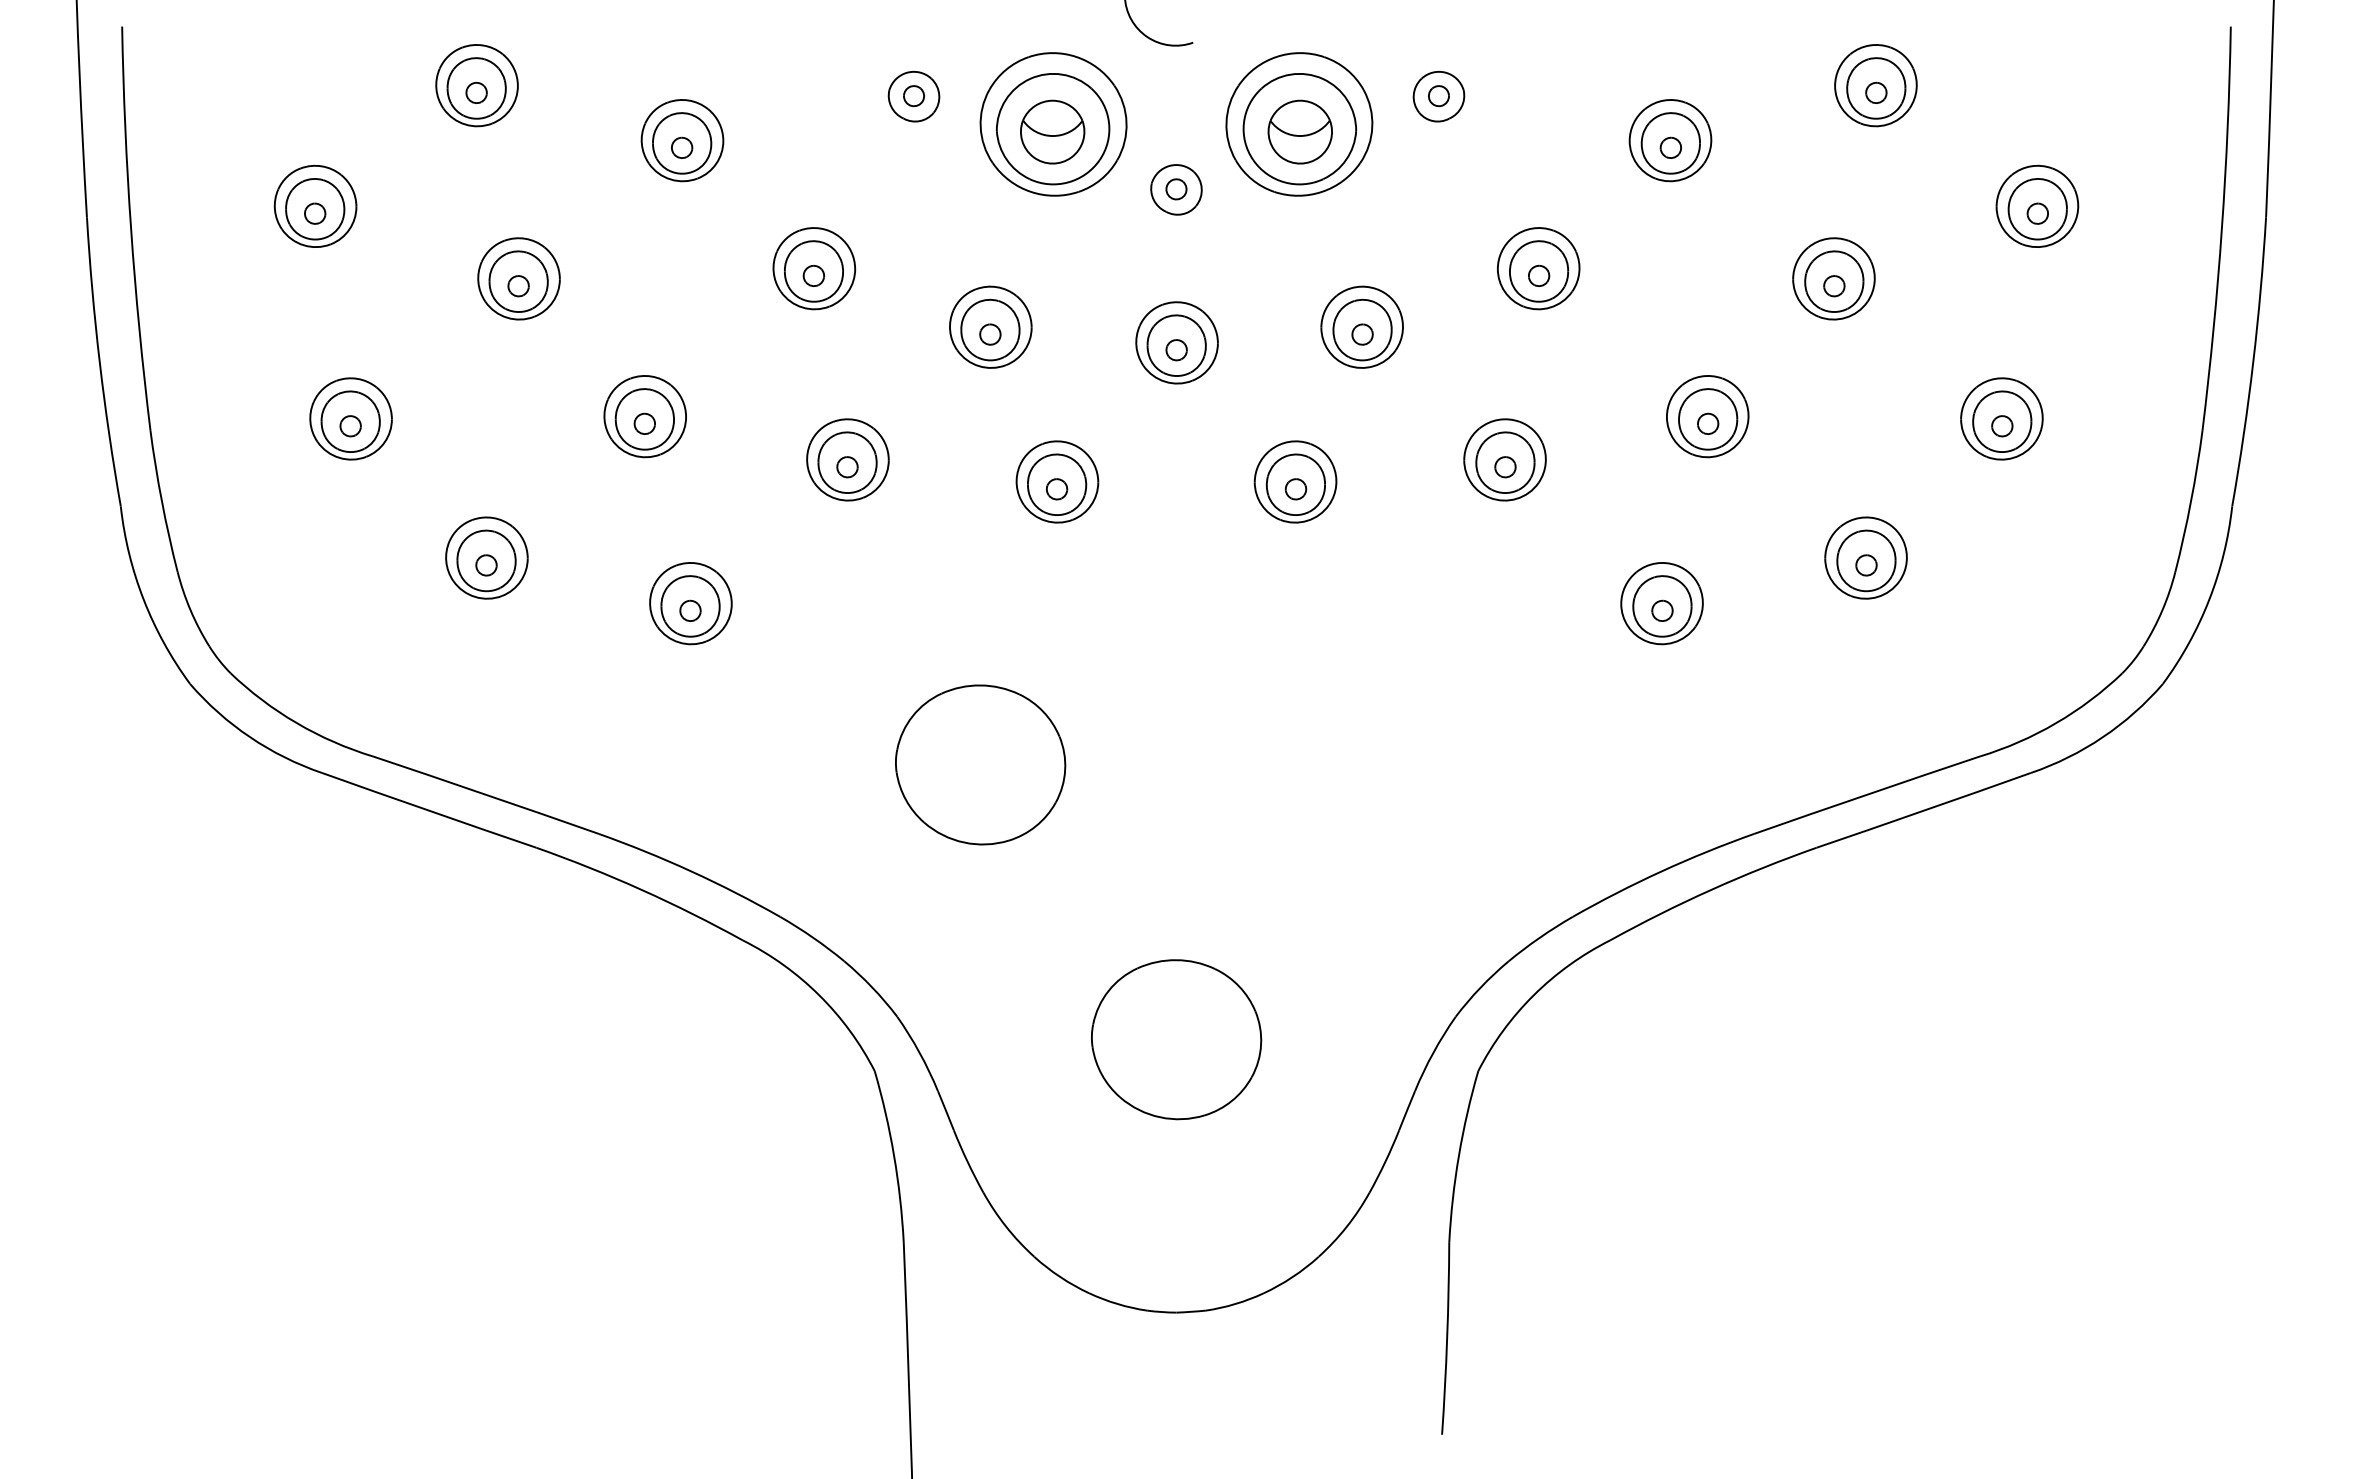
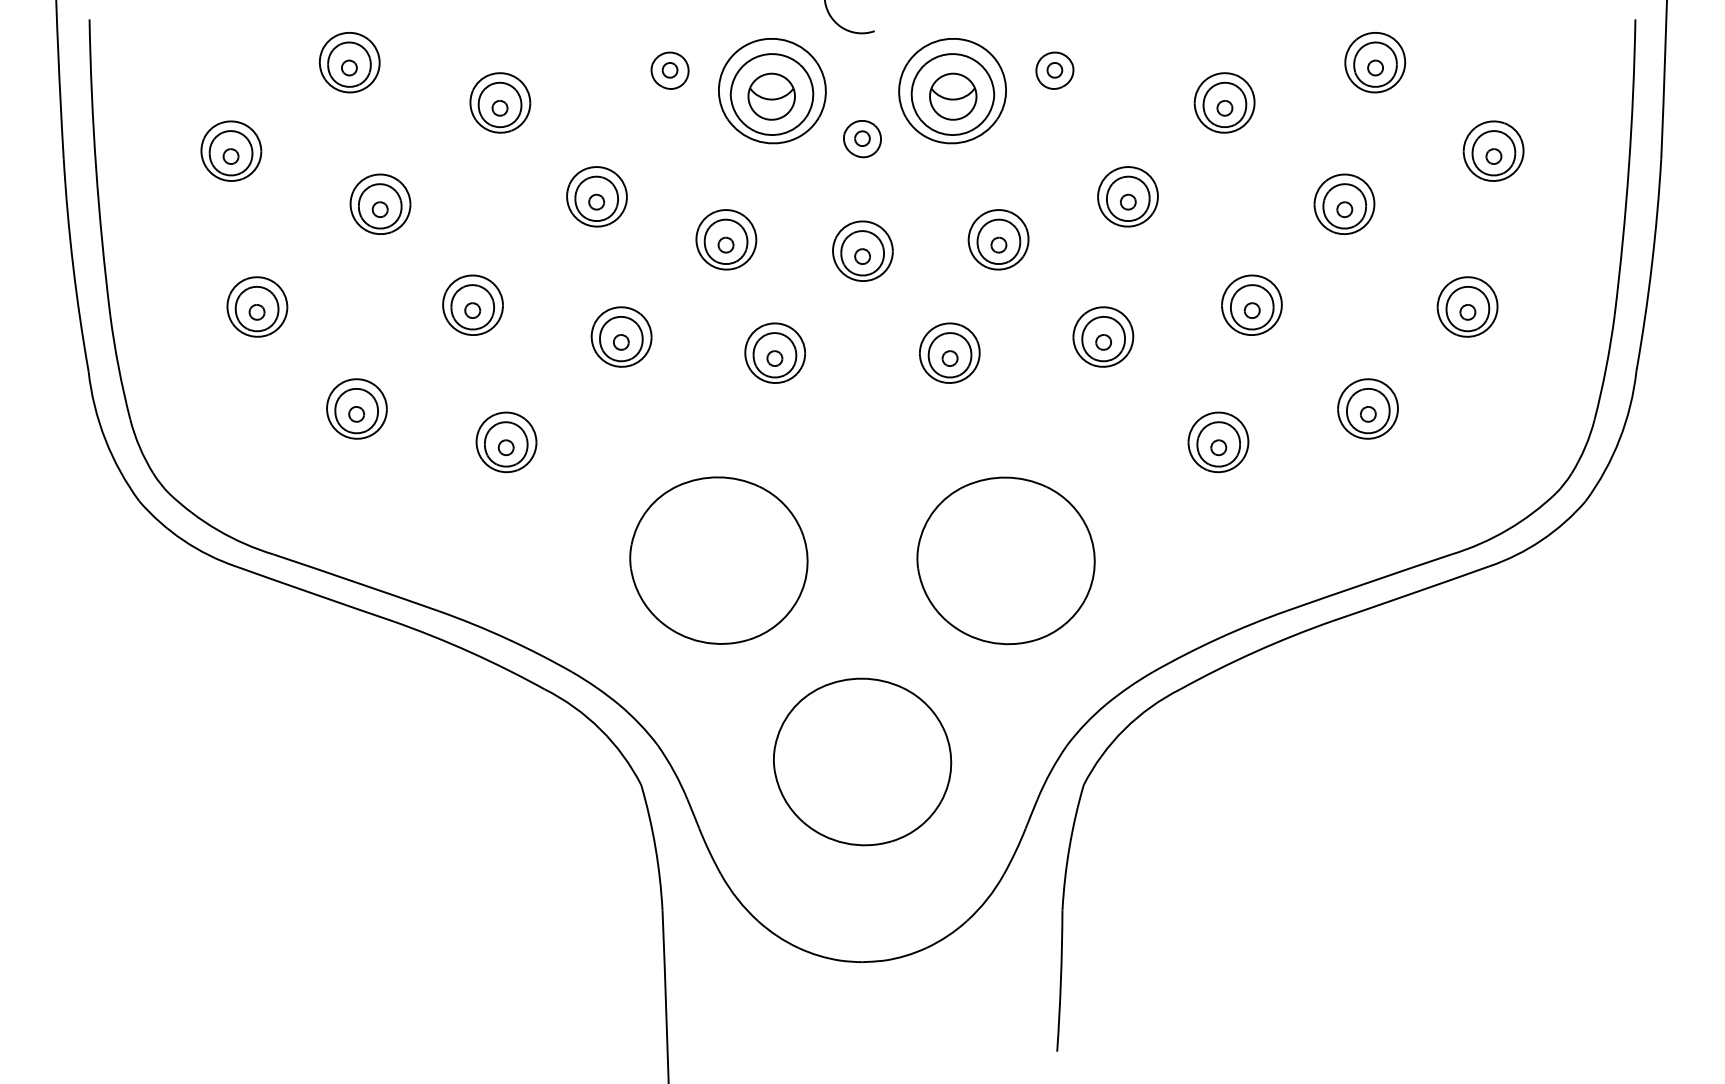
part: (980, 764) -> (718, 560), size x1.43
part: (1372, 764) -> (1006, 560), added
part: (1176, 1039) -> (862, 761), size x1.43

